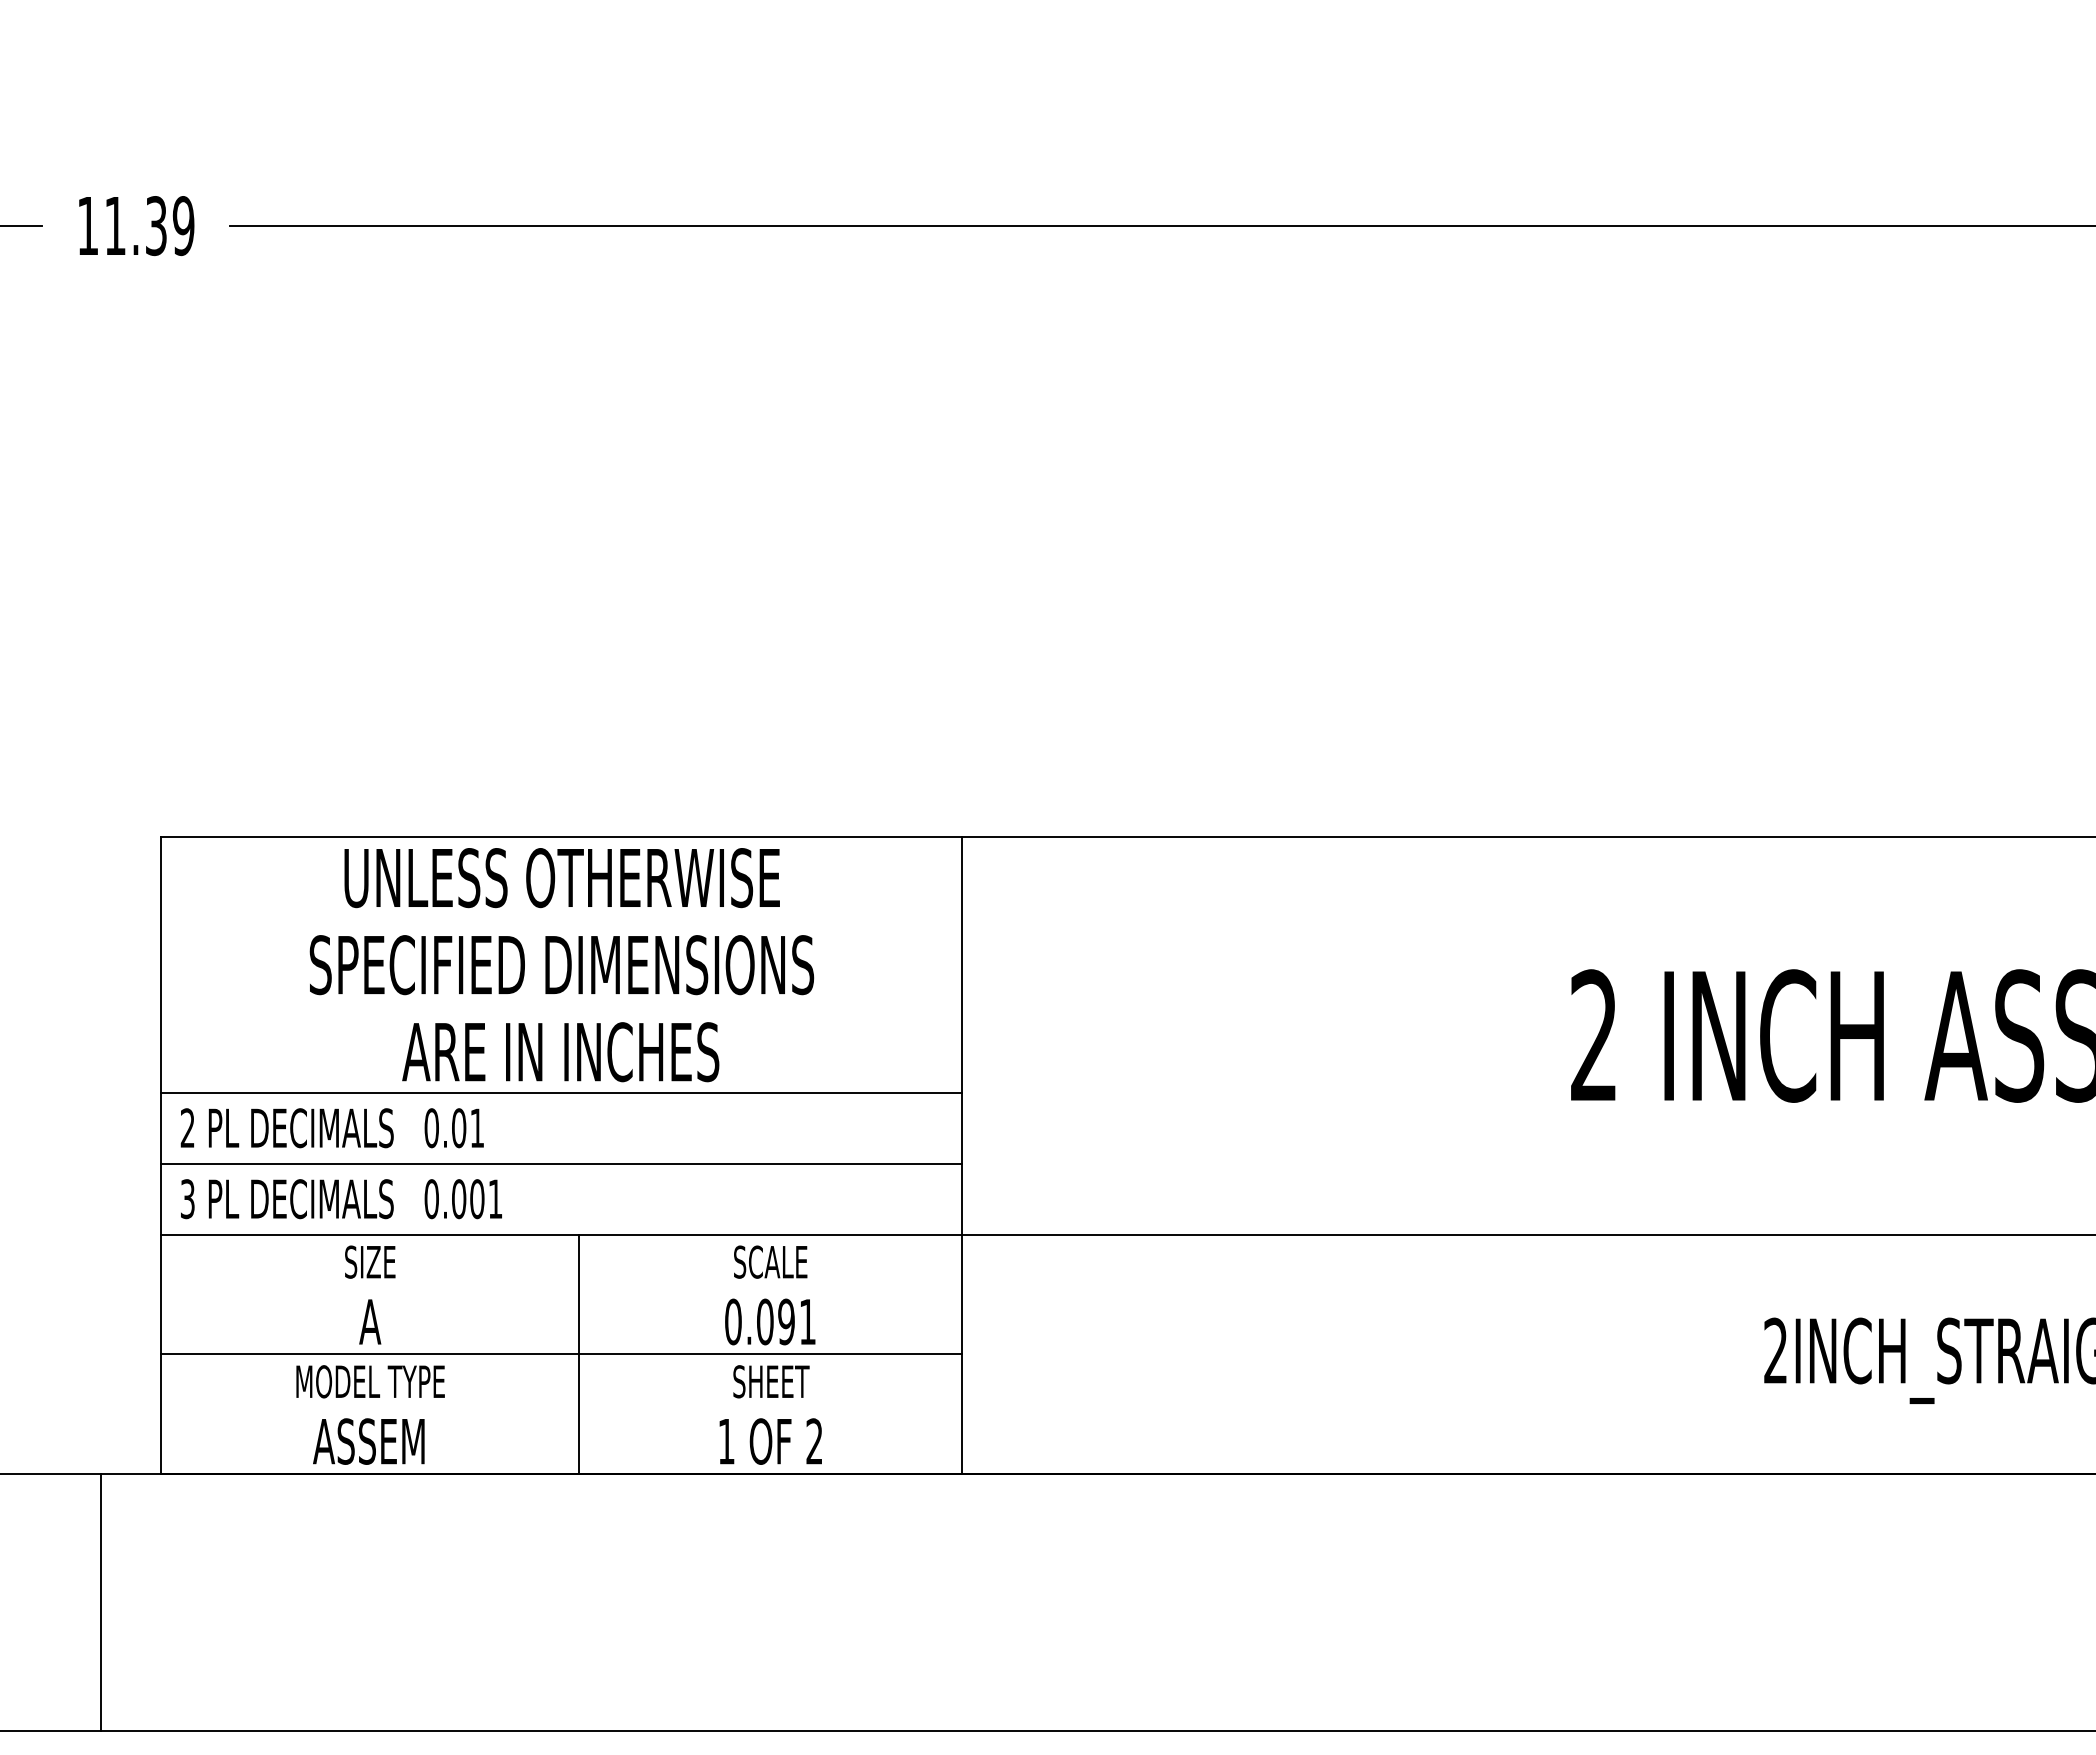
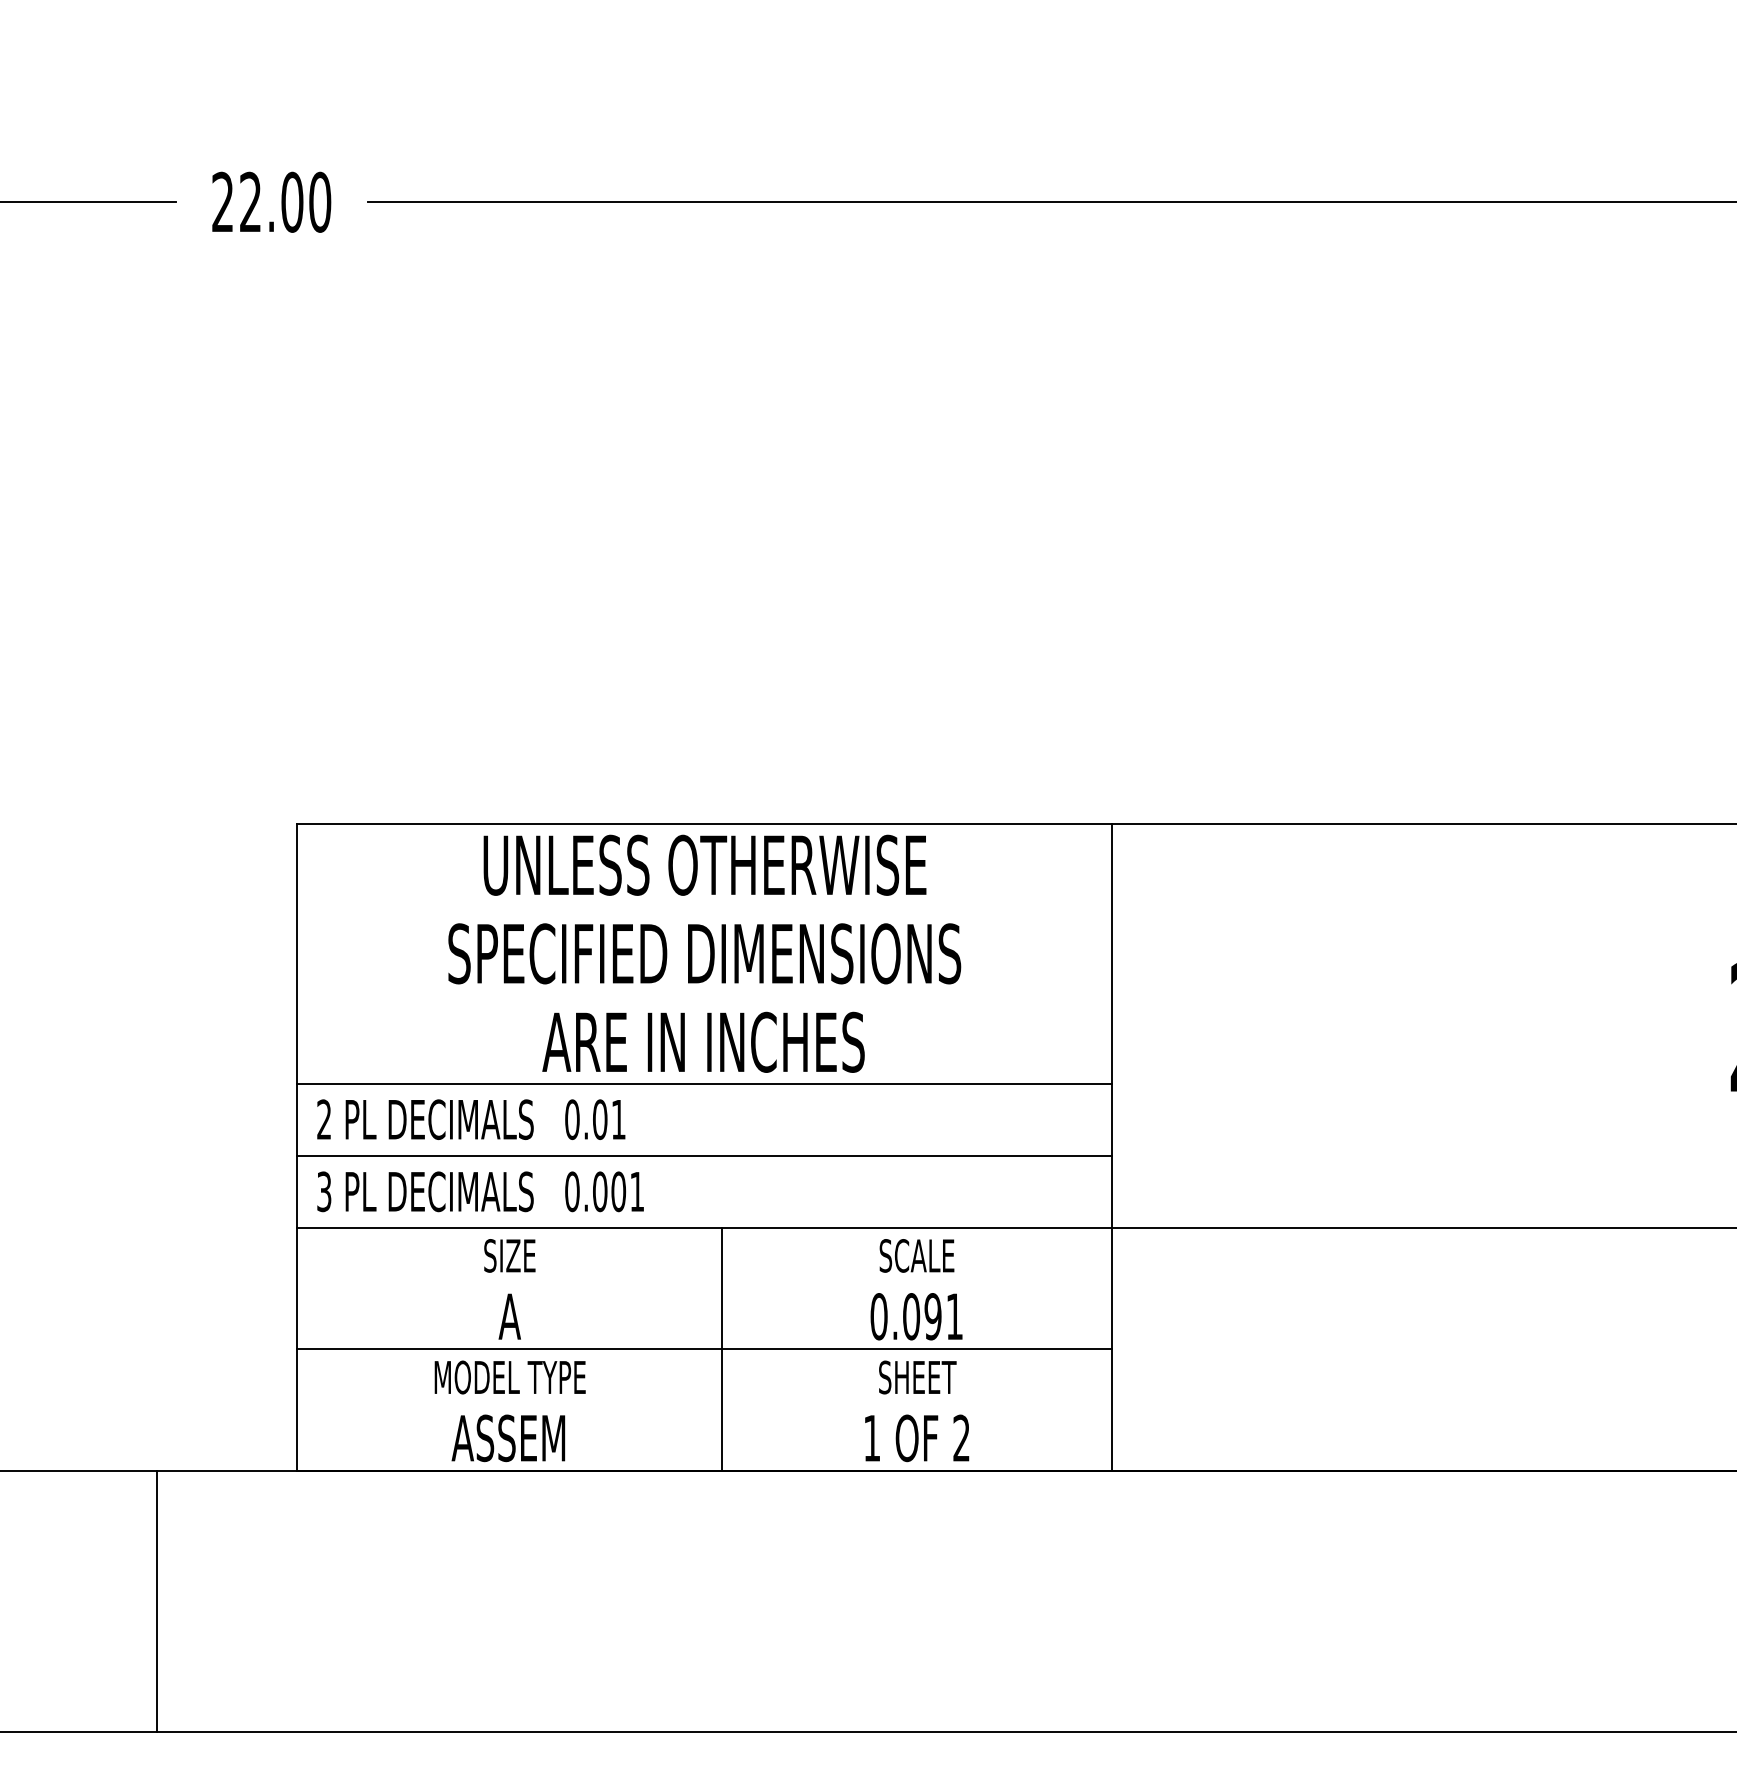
text: (135, 226) -> (271, 202), 11.39 -> 22.00
line: (101, 1601) -> (157, 1600), moved

